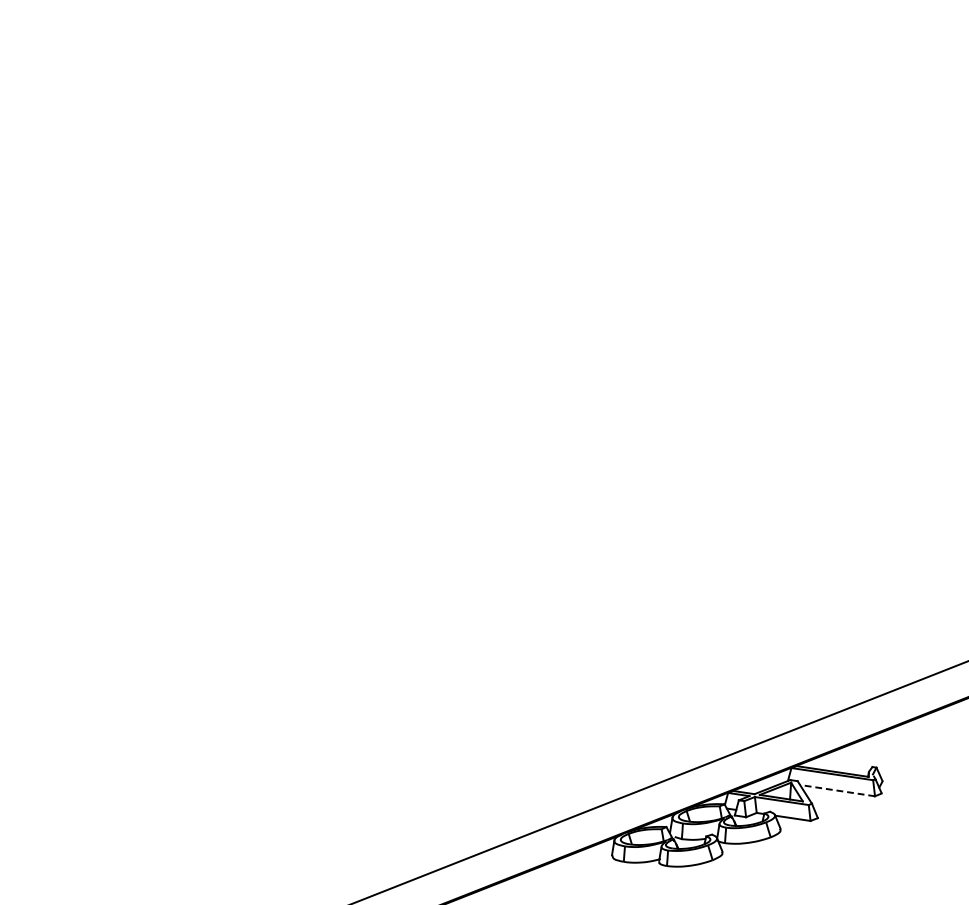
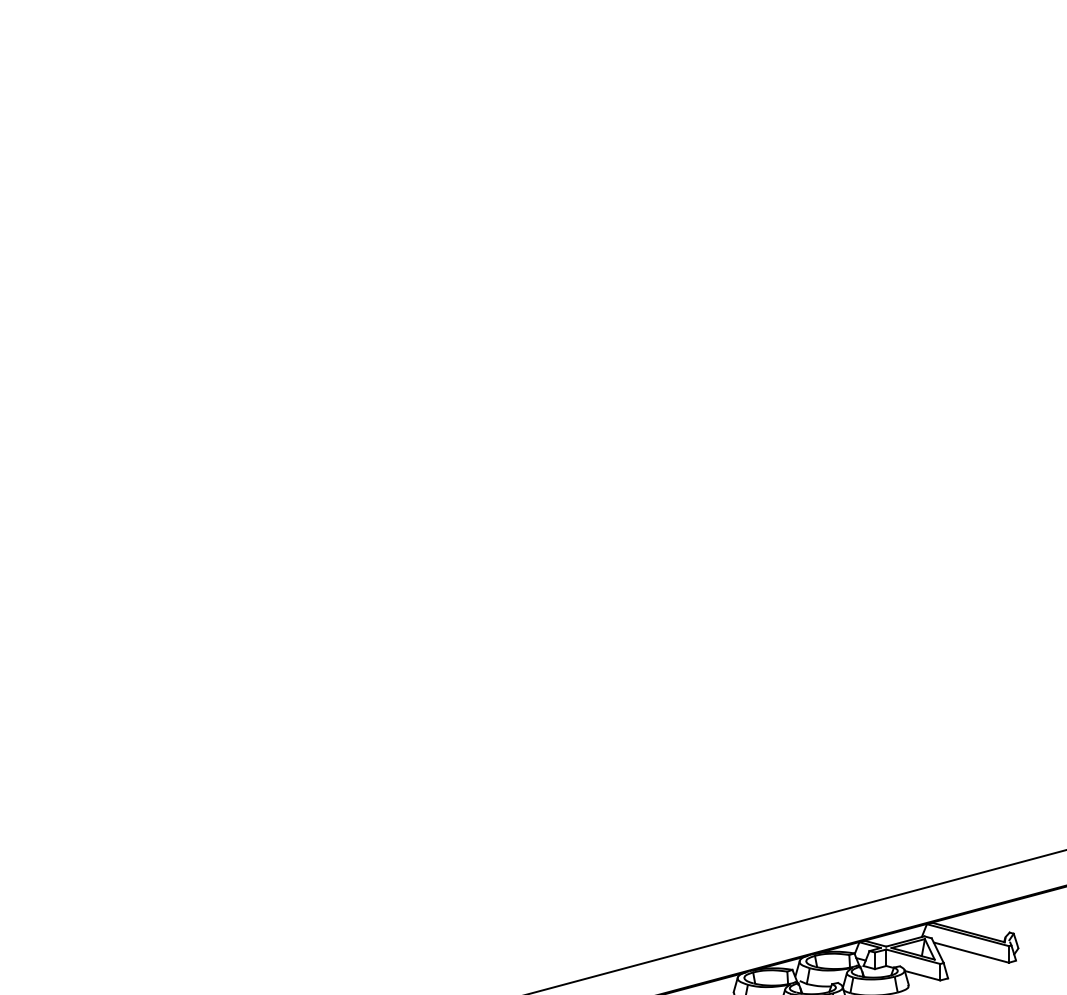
line: (837, 790) -> (971, 952), dashed -> solid

